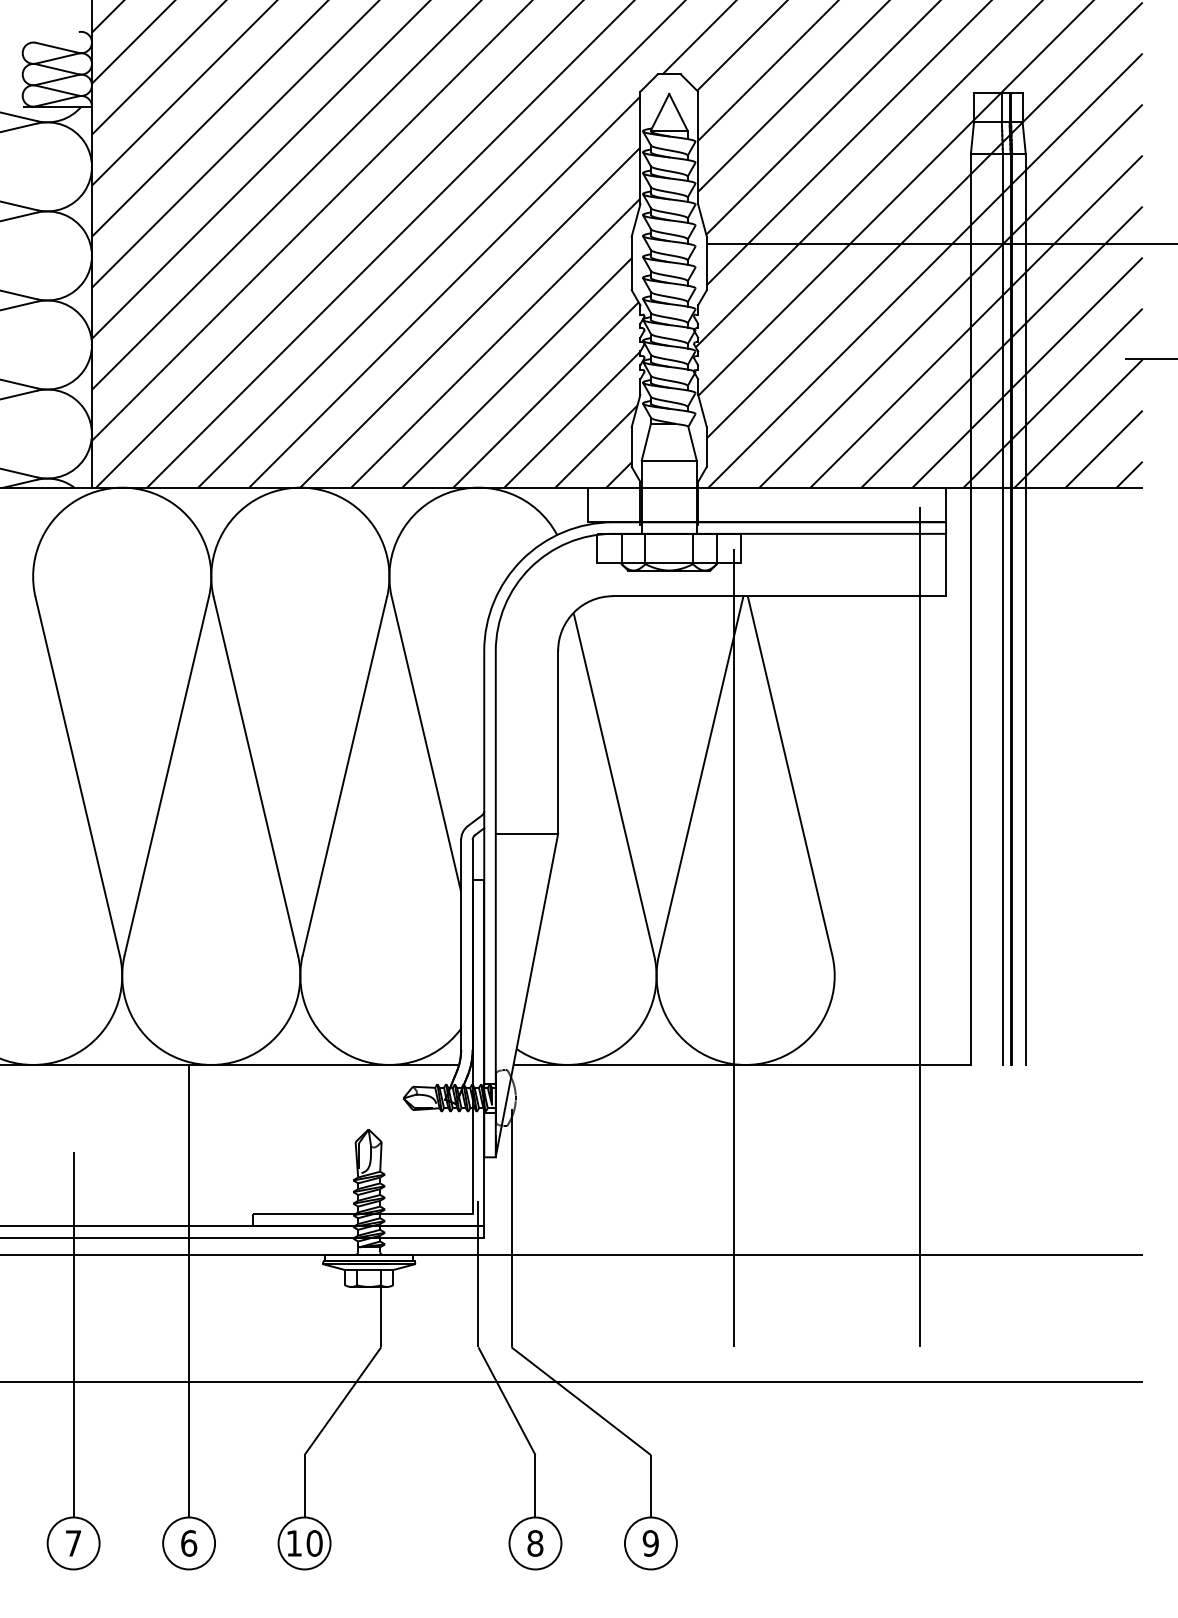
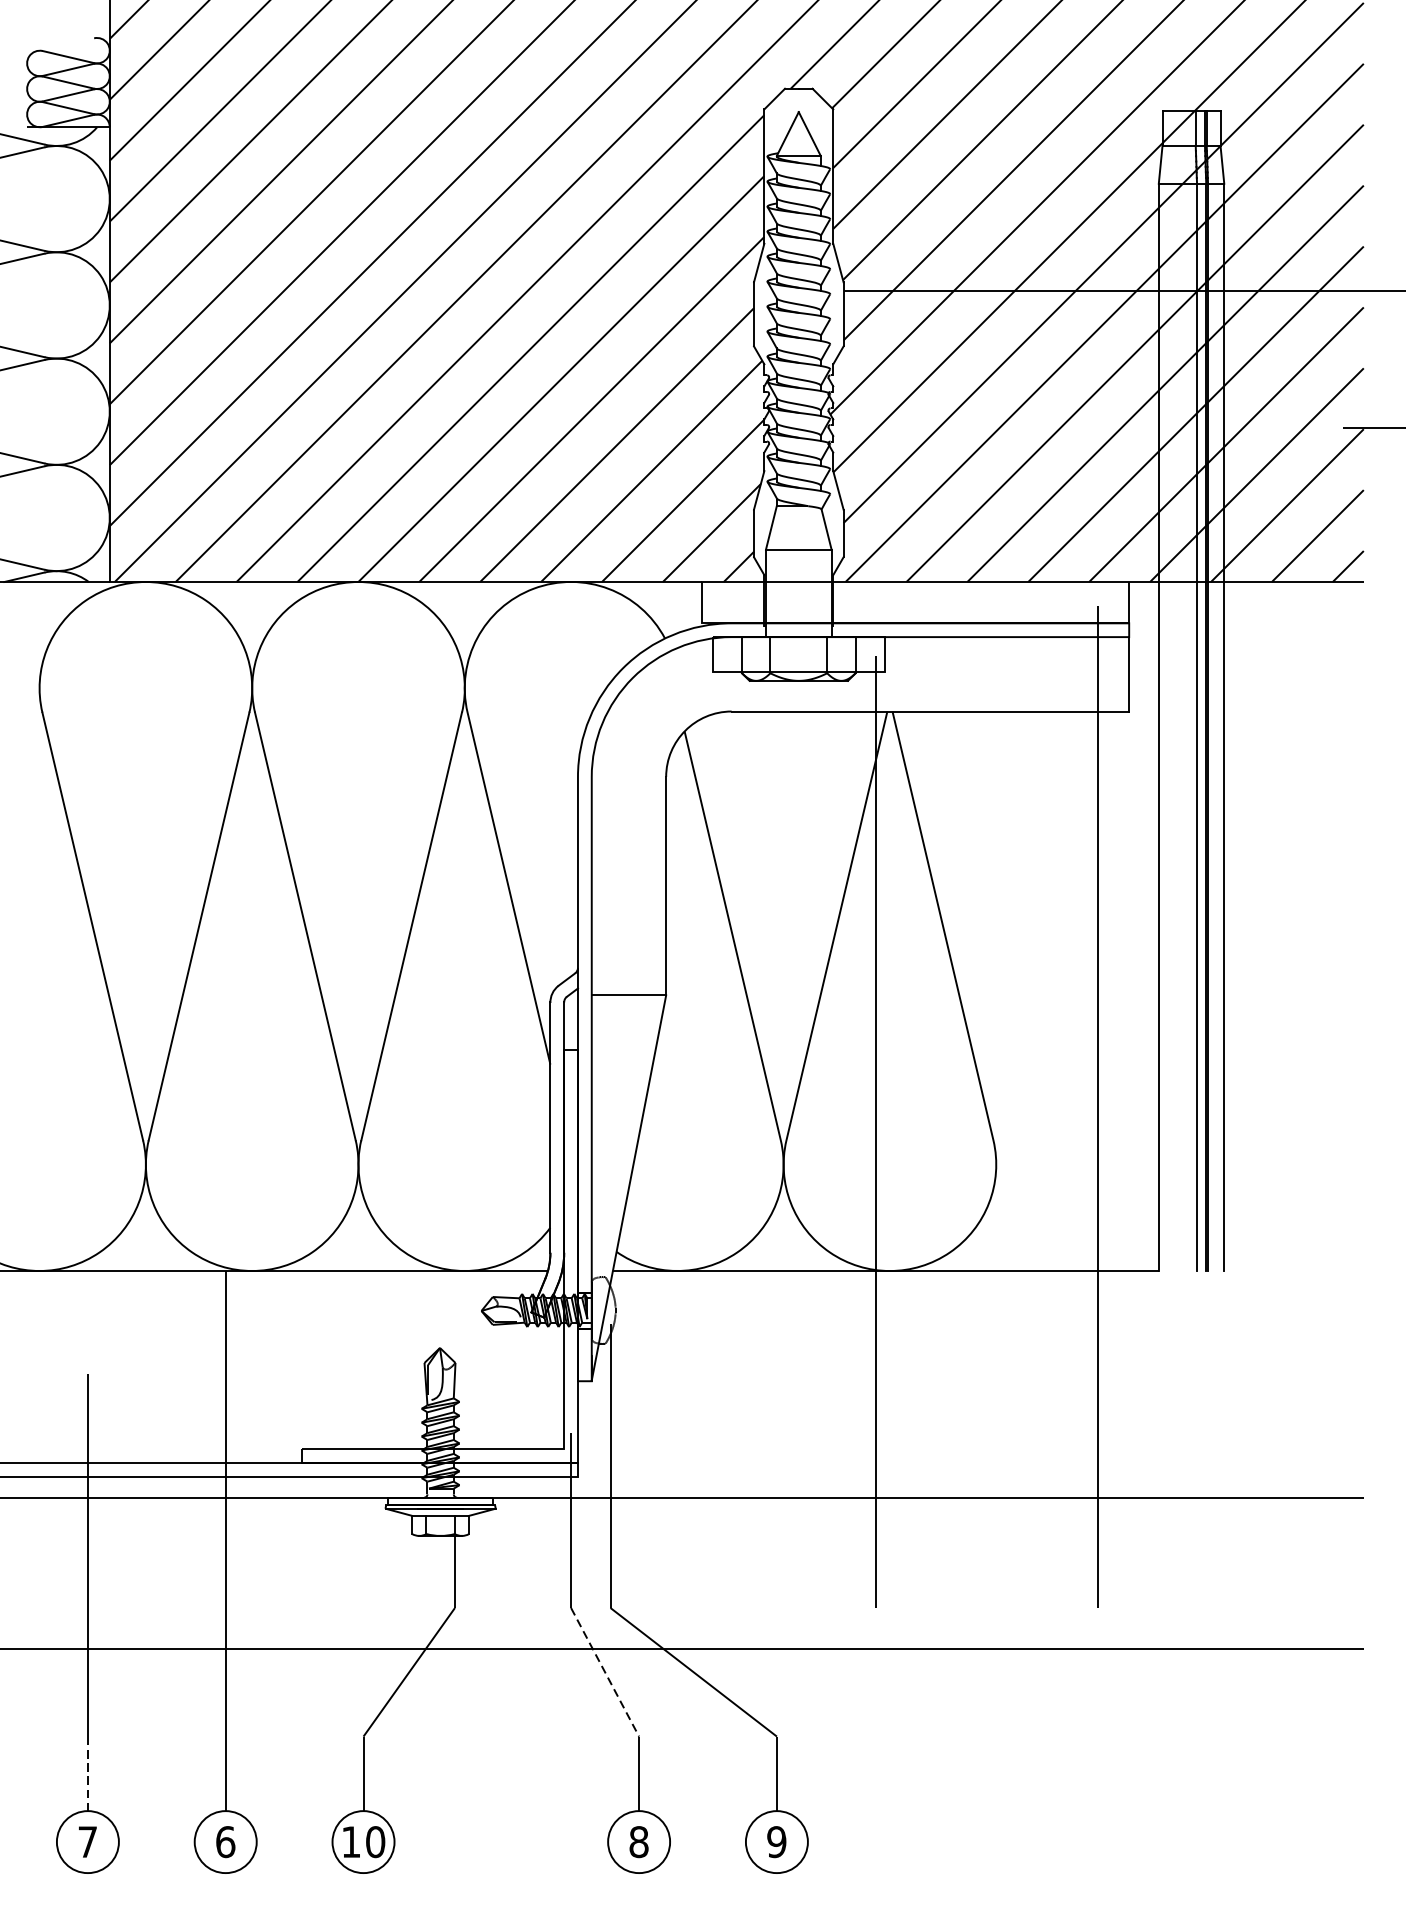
line: (506, 1401) -> (604, 1672), solid -> dashed
line: (73, 1485) -> (87, 1772), solid -> dashed

